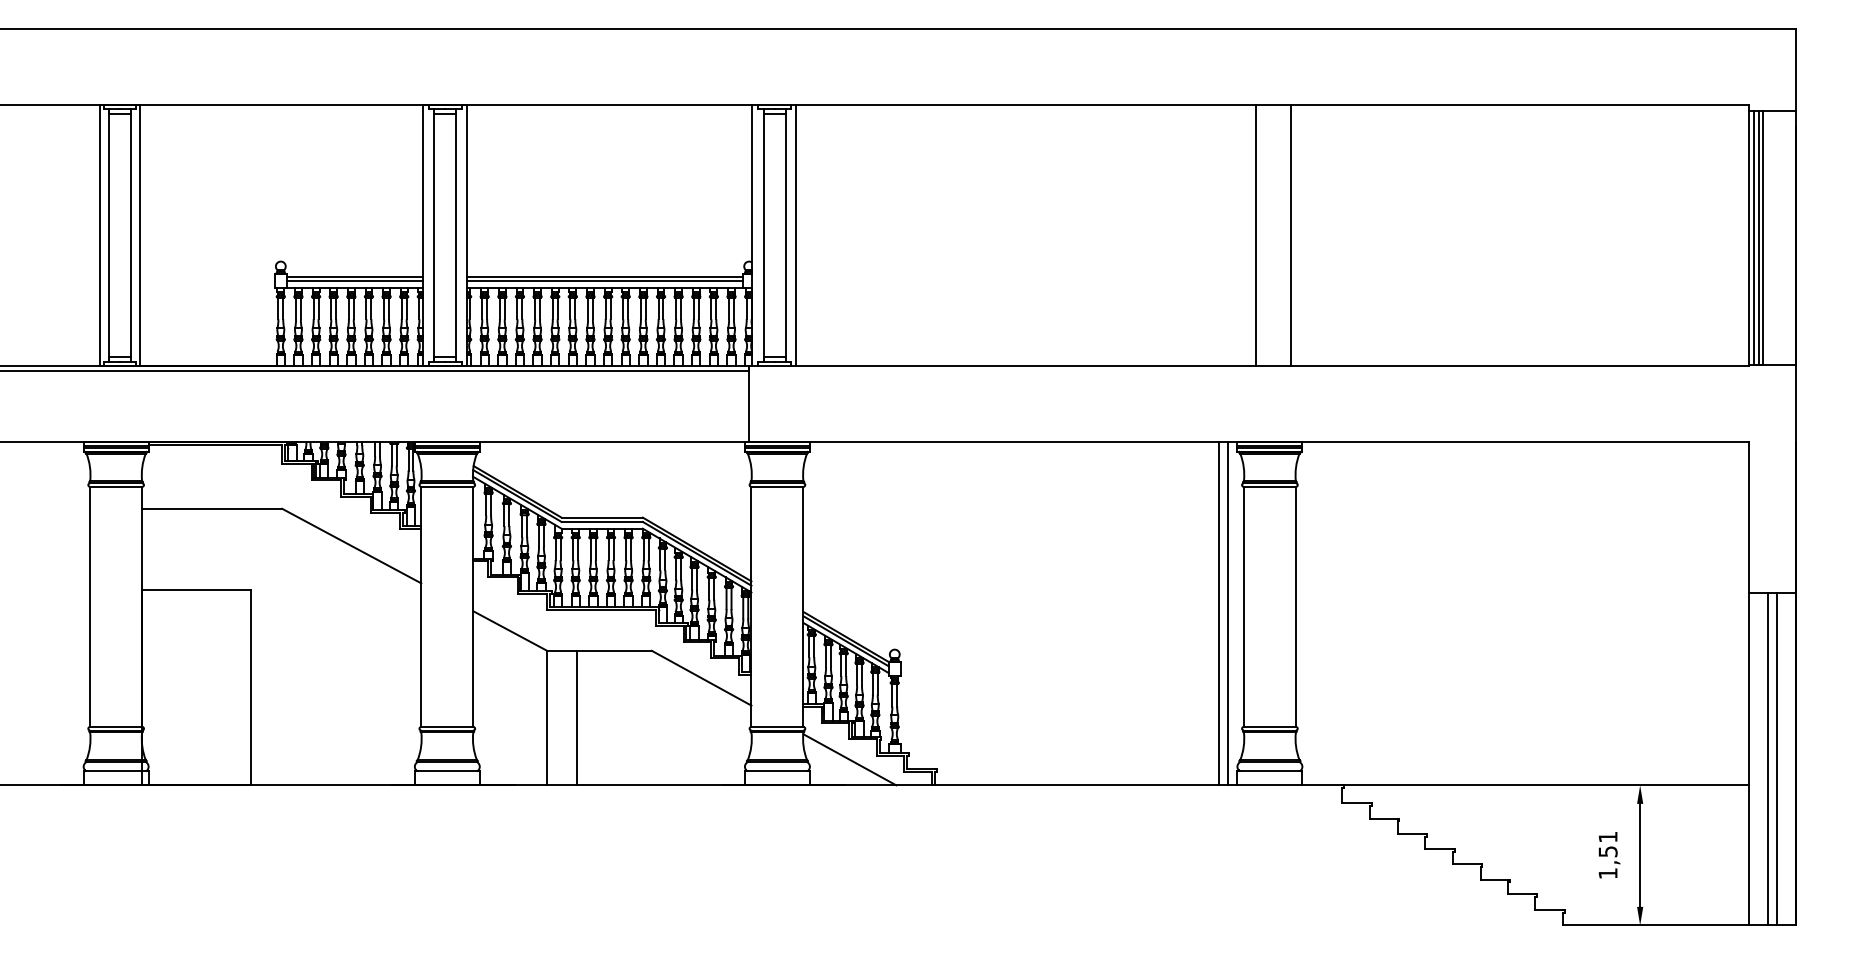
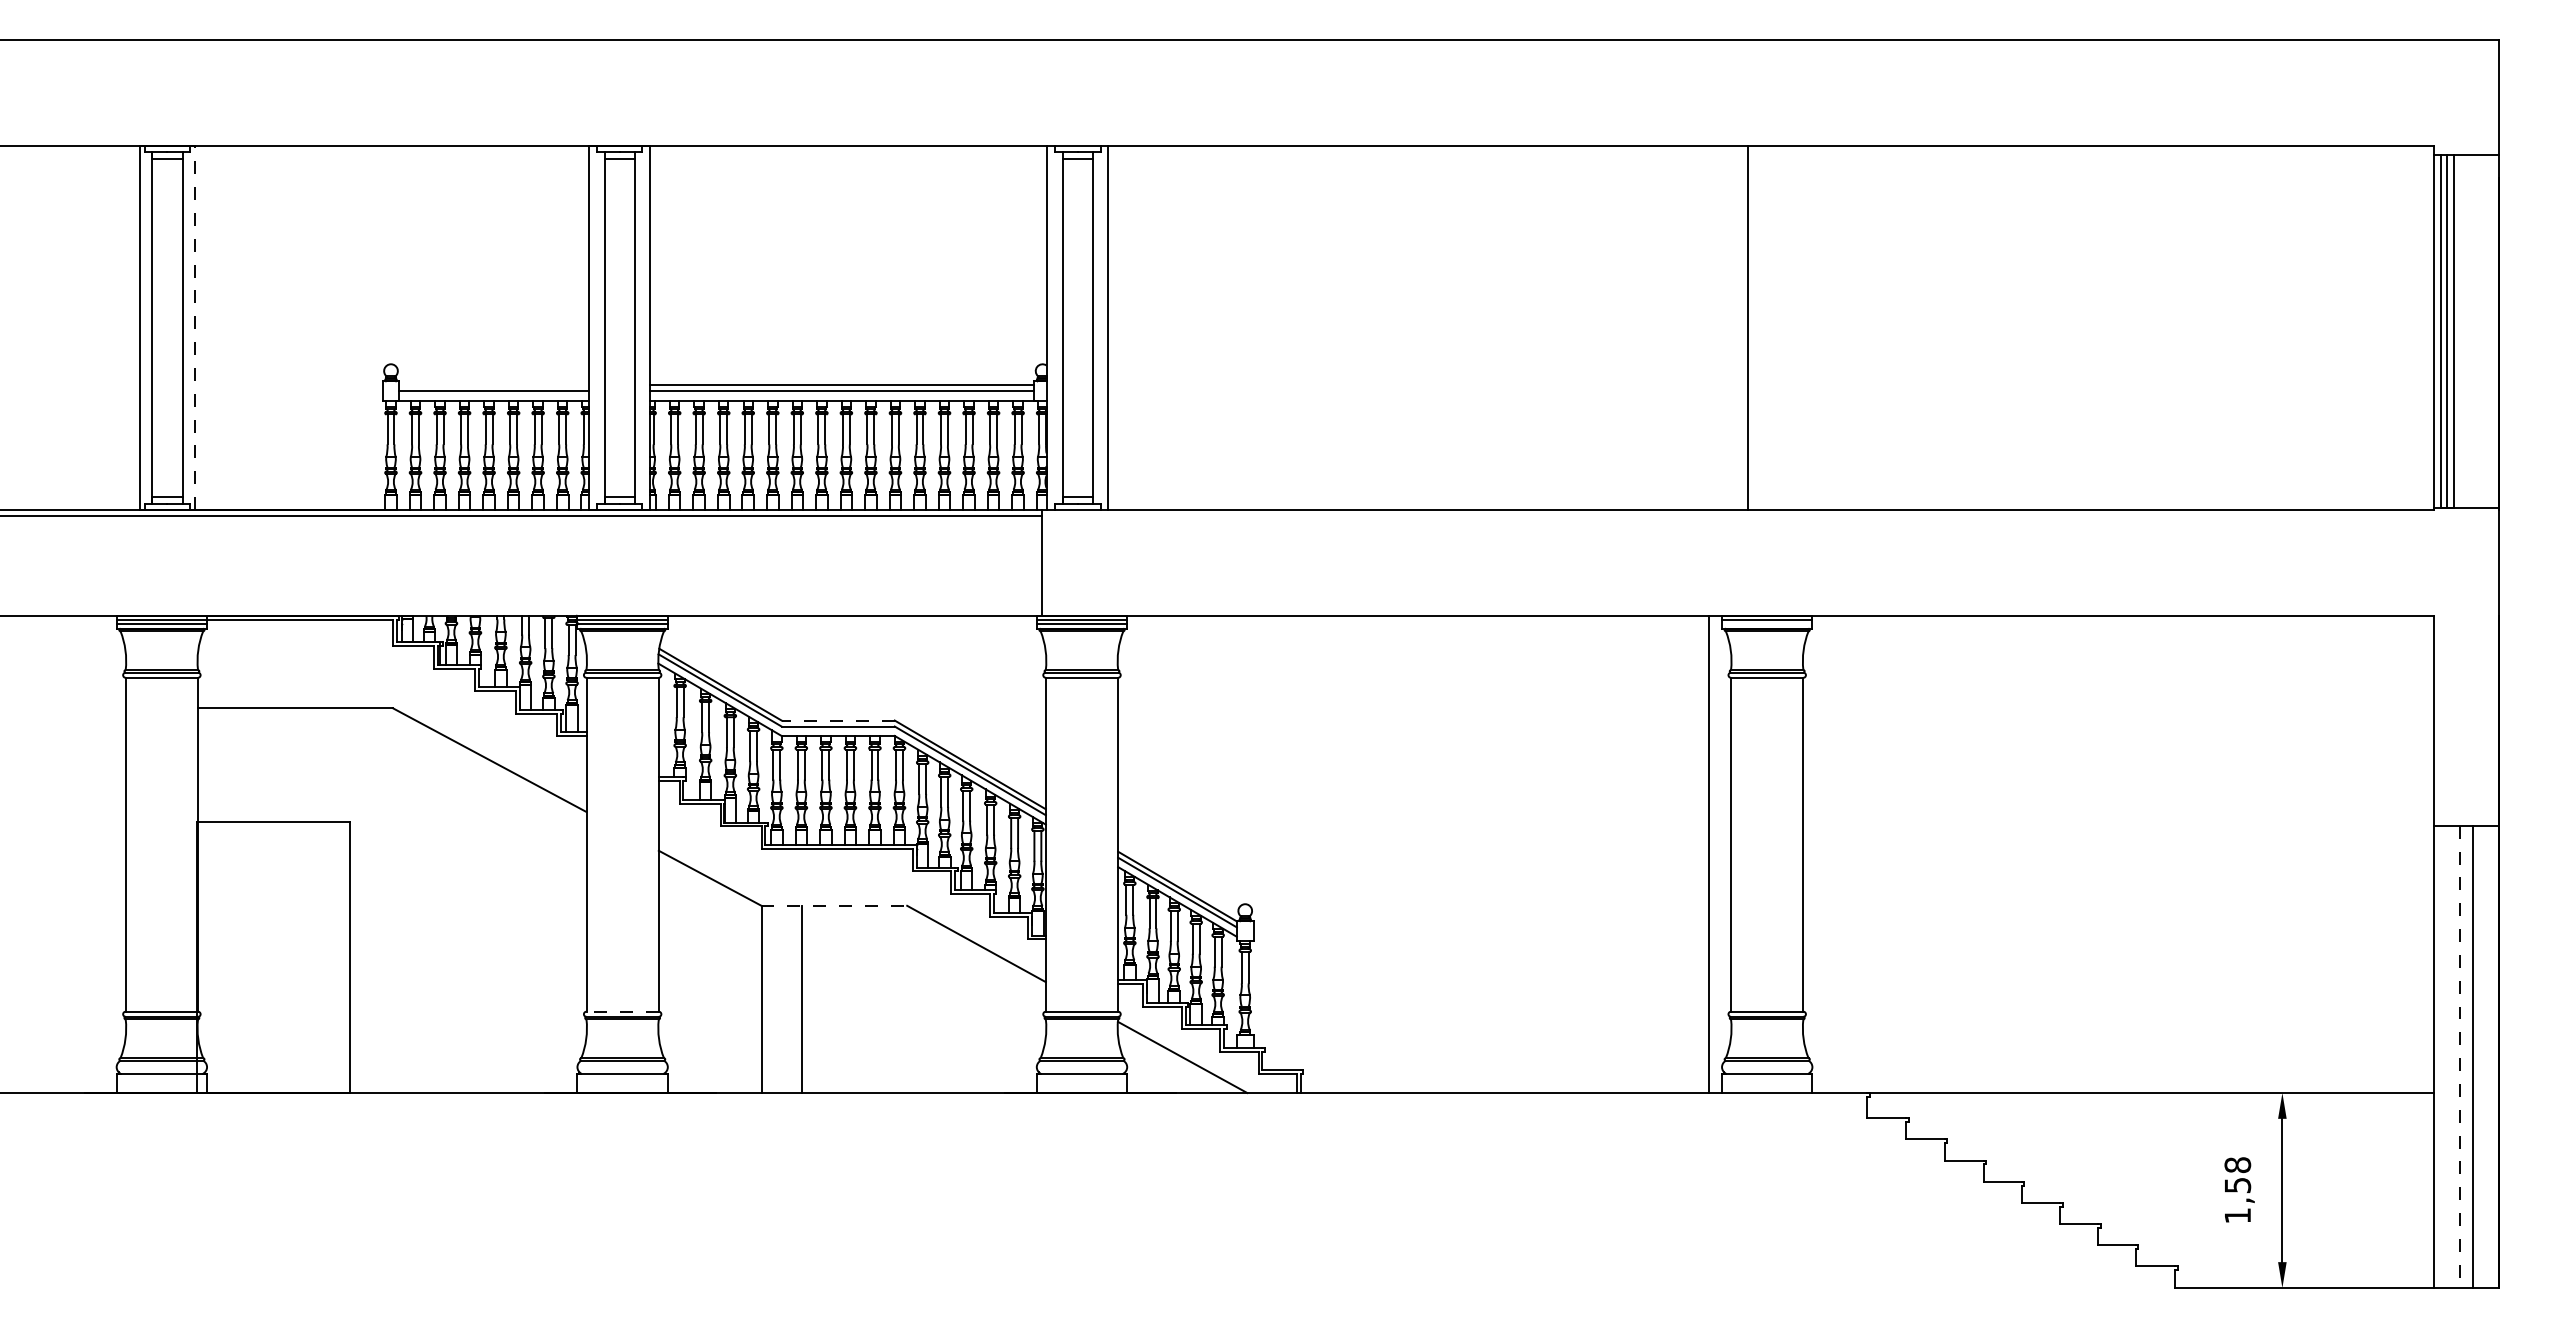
line: (140, 235) -> (195, 327), solid -> dashed
line: (1291, 235) -> (1797, 327), removed
line: (355, 276) -> (494, 385), removed
line: (1270, 448) -> (1767, 624), removed
line: (602, 517) -> (838, 720), solid -> dashed
line: (1219, 613) -> (1696, 854), removed
line: (599, 650) -> (834, 905), solid -> dashed
line: (447, 726) -> (622, 1011), solid -> dashed
line: (1767, 759) -> (2459, 1057), solid -> dashed
text: (1607, 837) -> (2237, 1165), 1,51 -> 1,58

